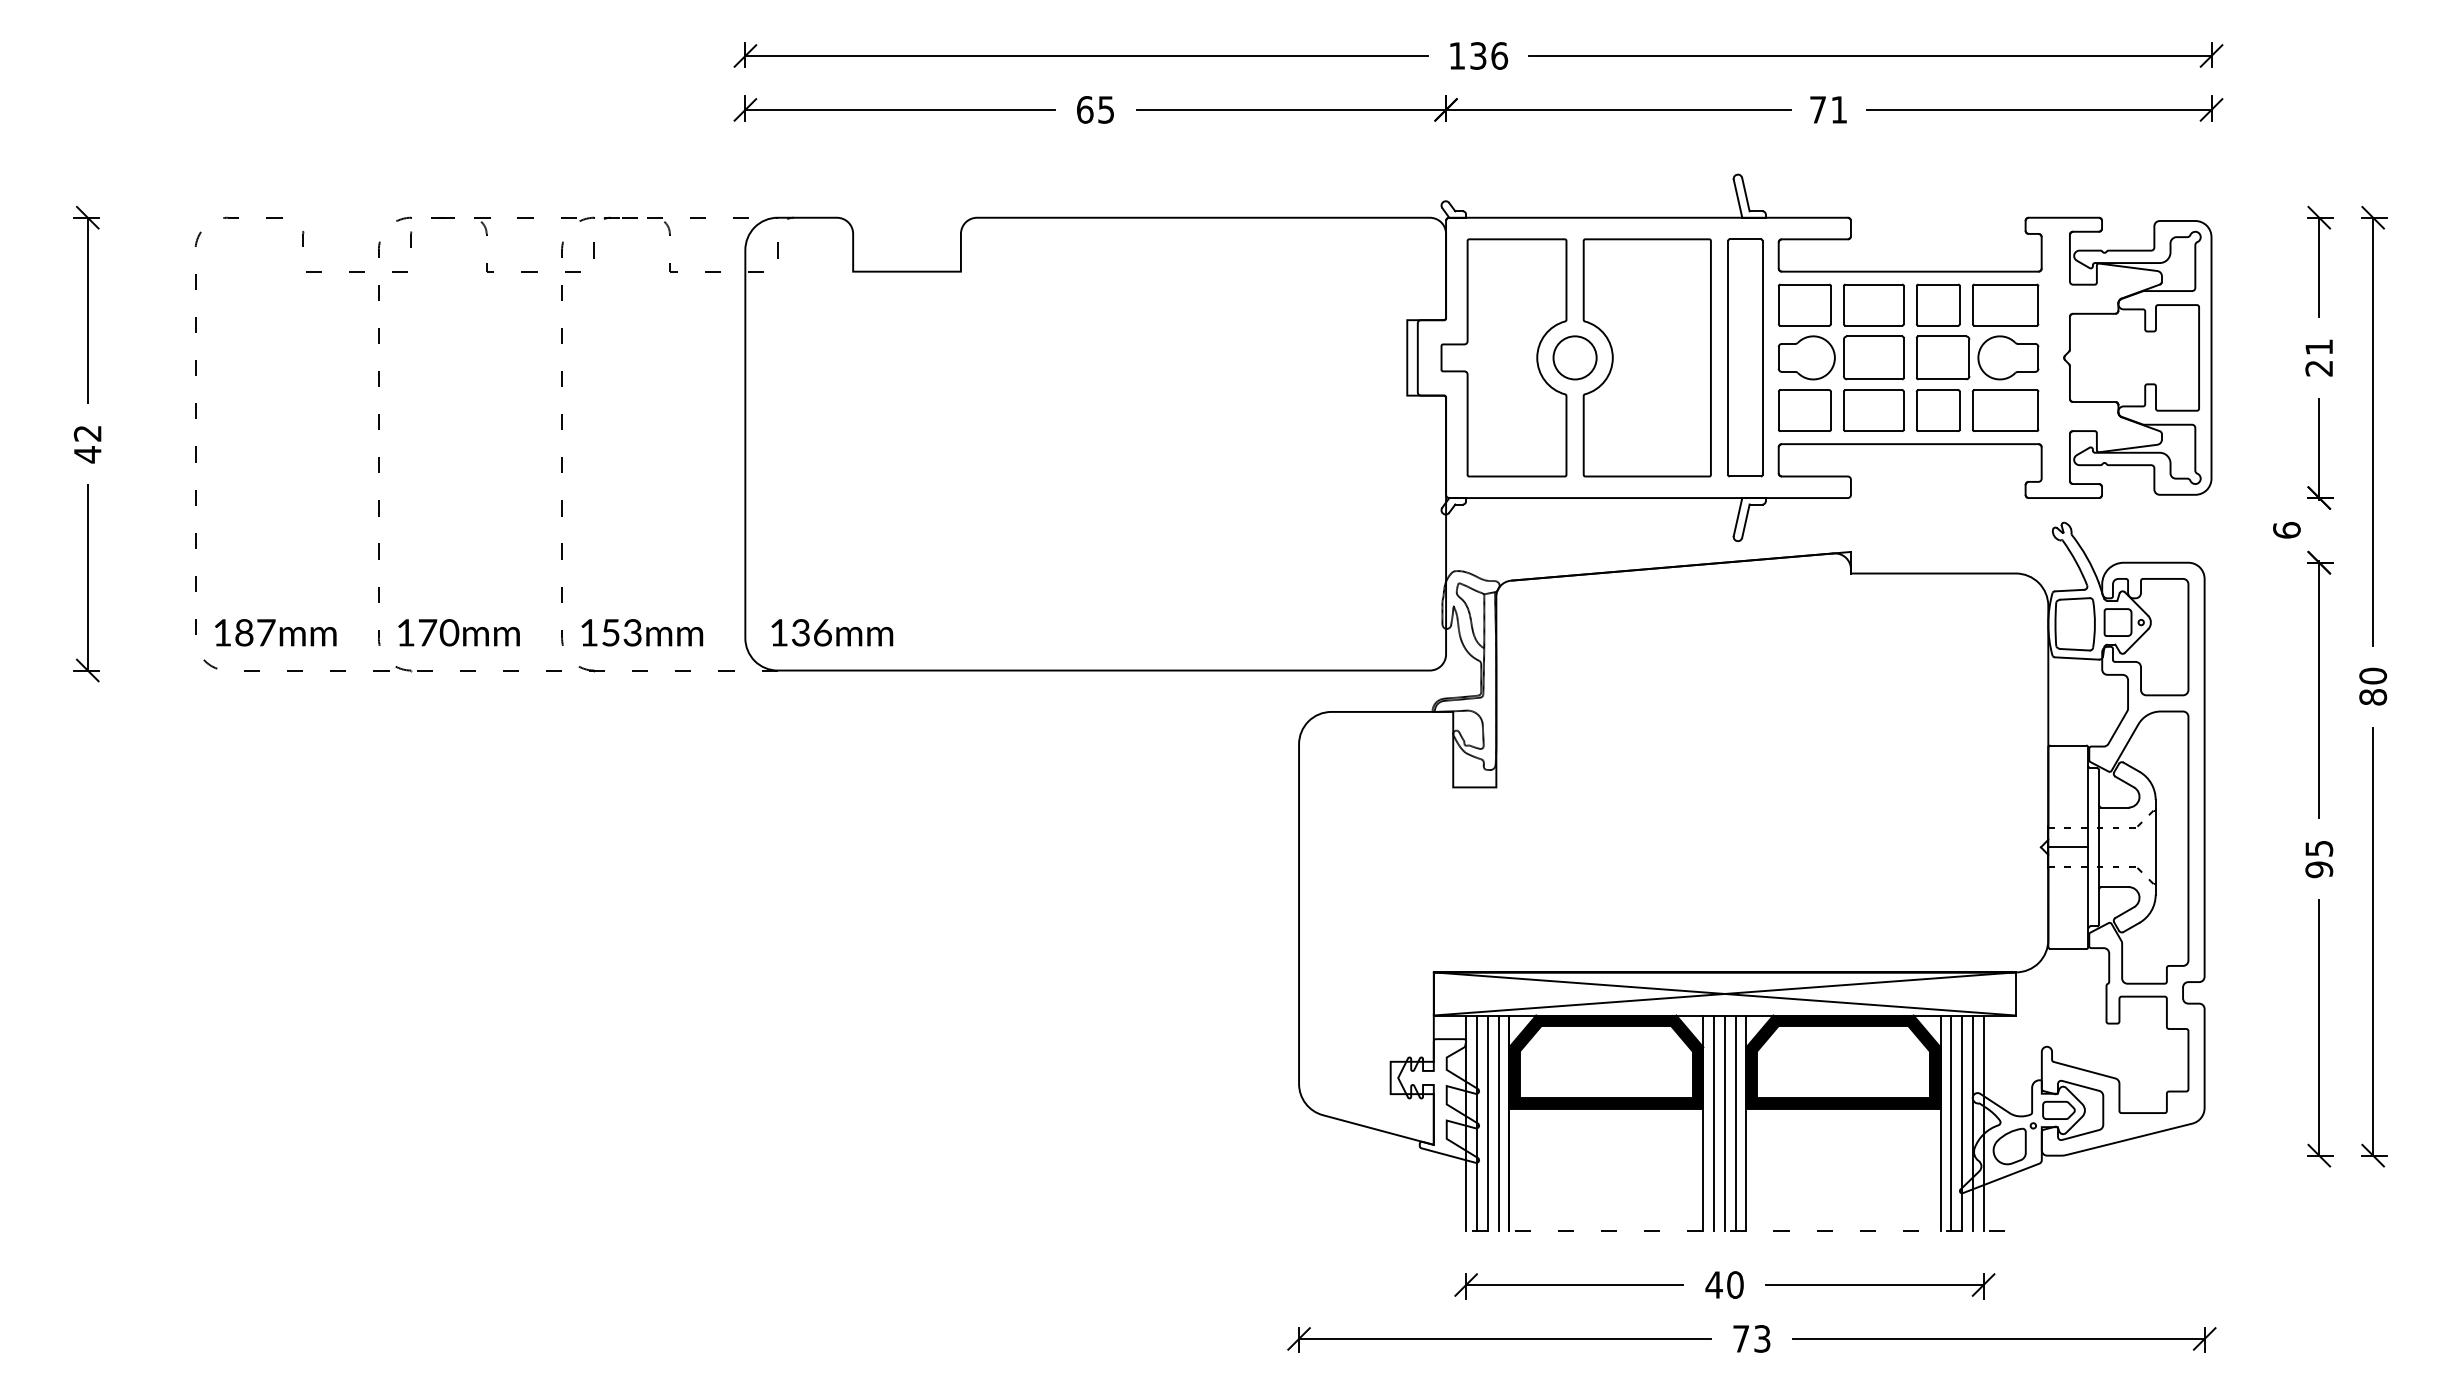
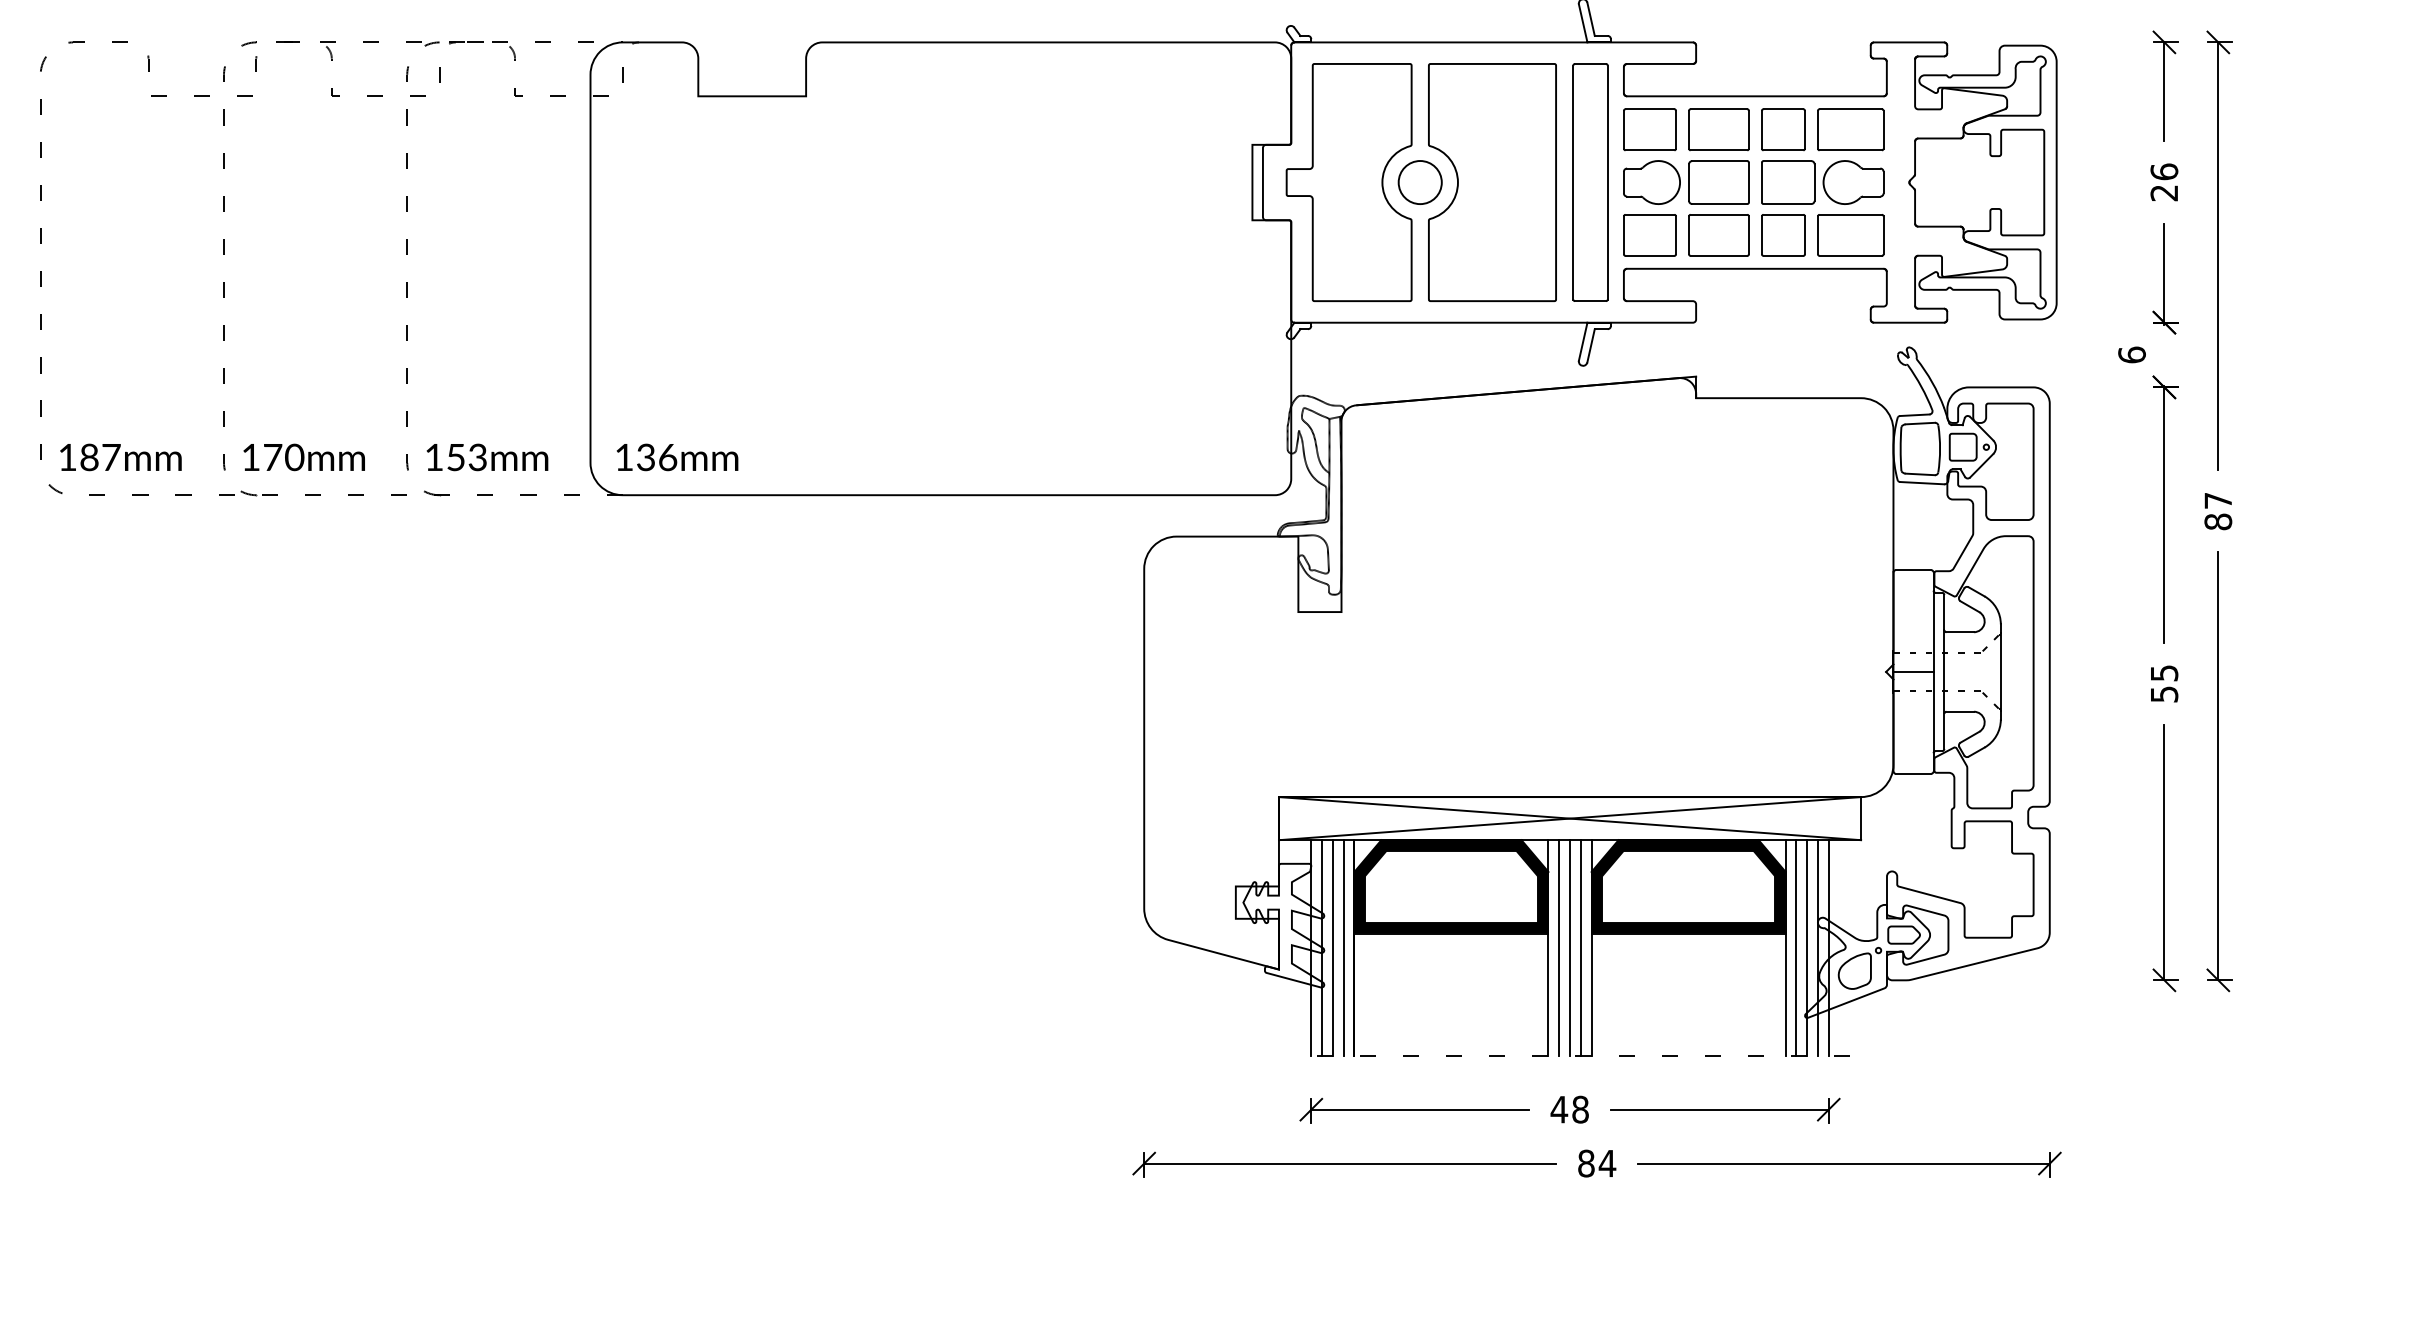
text: (2319, 346) -> (2164, 171), 21 -> 26
text: (2373, 675) -> (2218, 500), 80 -> 87
text: (2318, 869) -> (2163, 694), 95 -> 55
text: (1735, 1284) -> (1580, 1109), 40 -> 48
text: (1752, 1338) -> (1597, 1163), 73 -> 84

